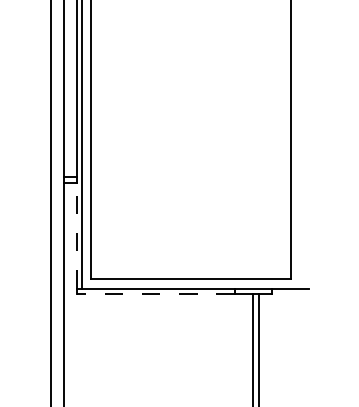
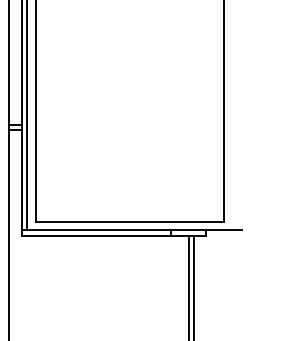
line: (76, 235) -> (21, 180), dashed -> solid
line: (155, 294) -> (96, 235), dashed -> solid

